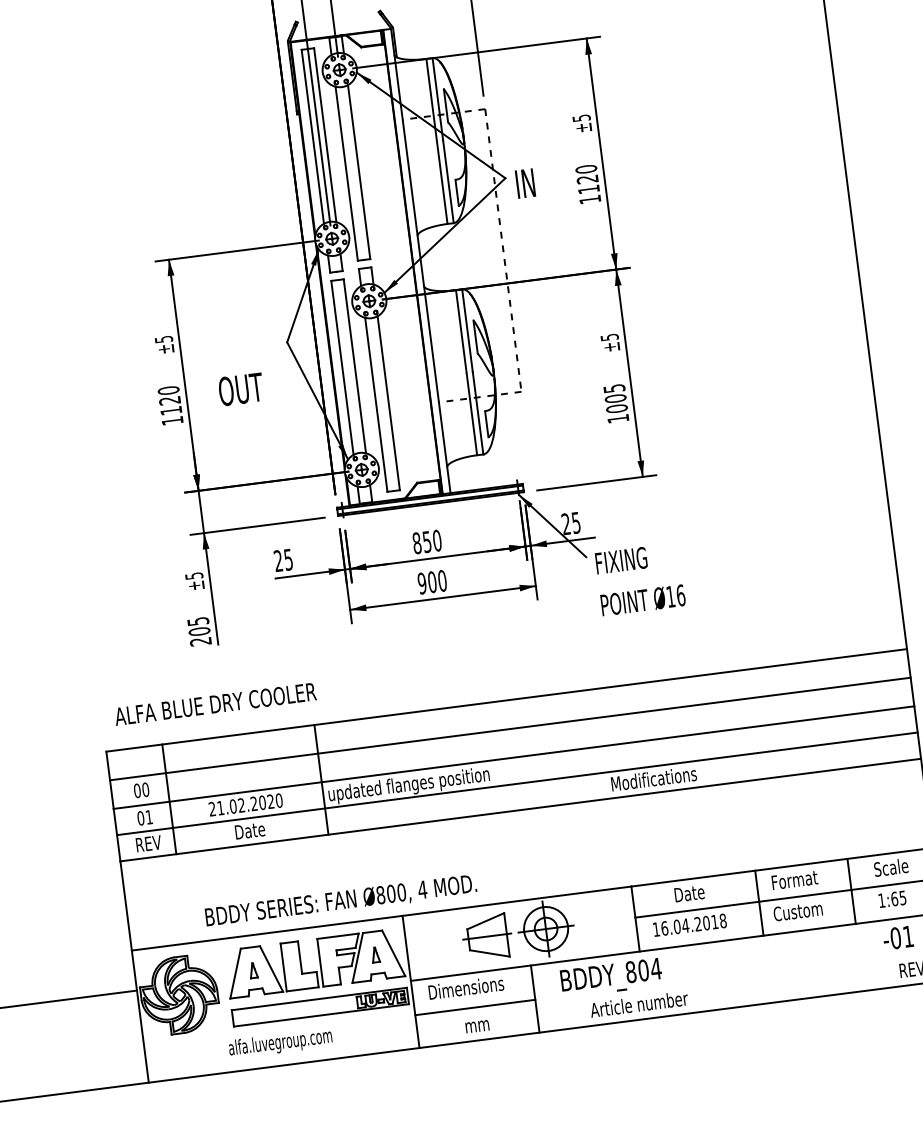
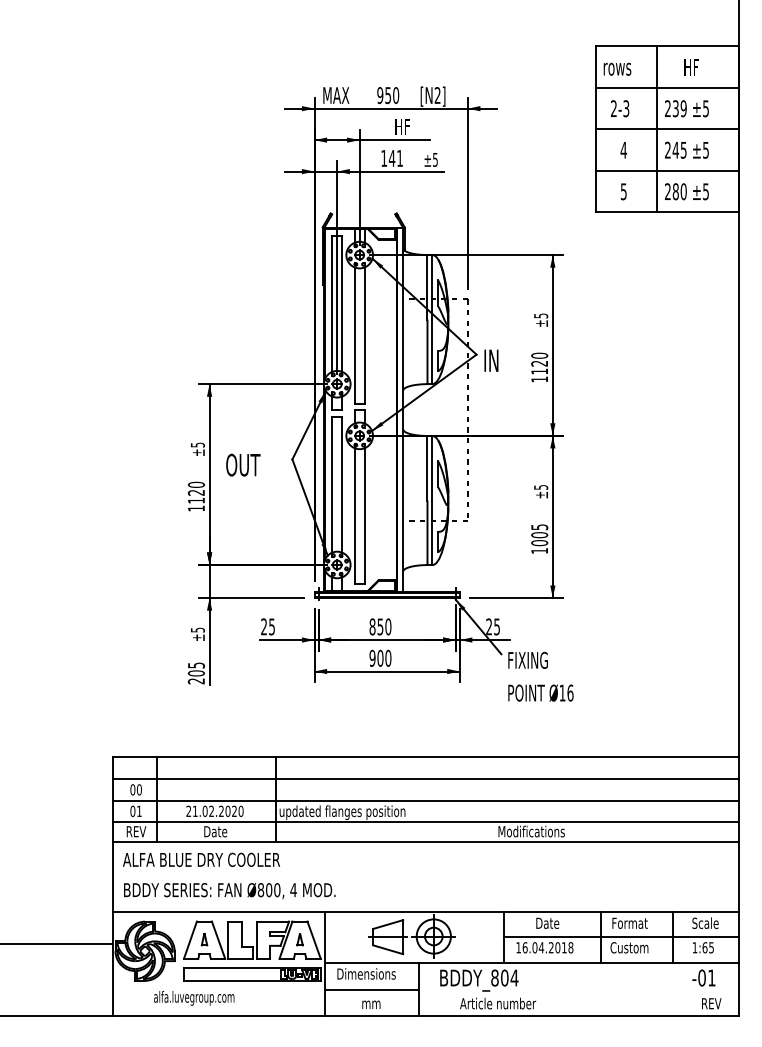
text: (241, 388) -> (243, 464), moved
text: (215, 703) -> (201, 859), moved
text: (340, 902) -> (229, 891), moved
text: (280, 1043) -> (194, 998), moved

